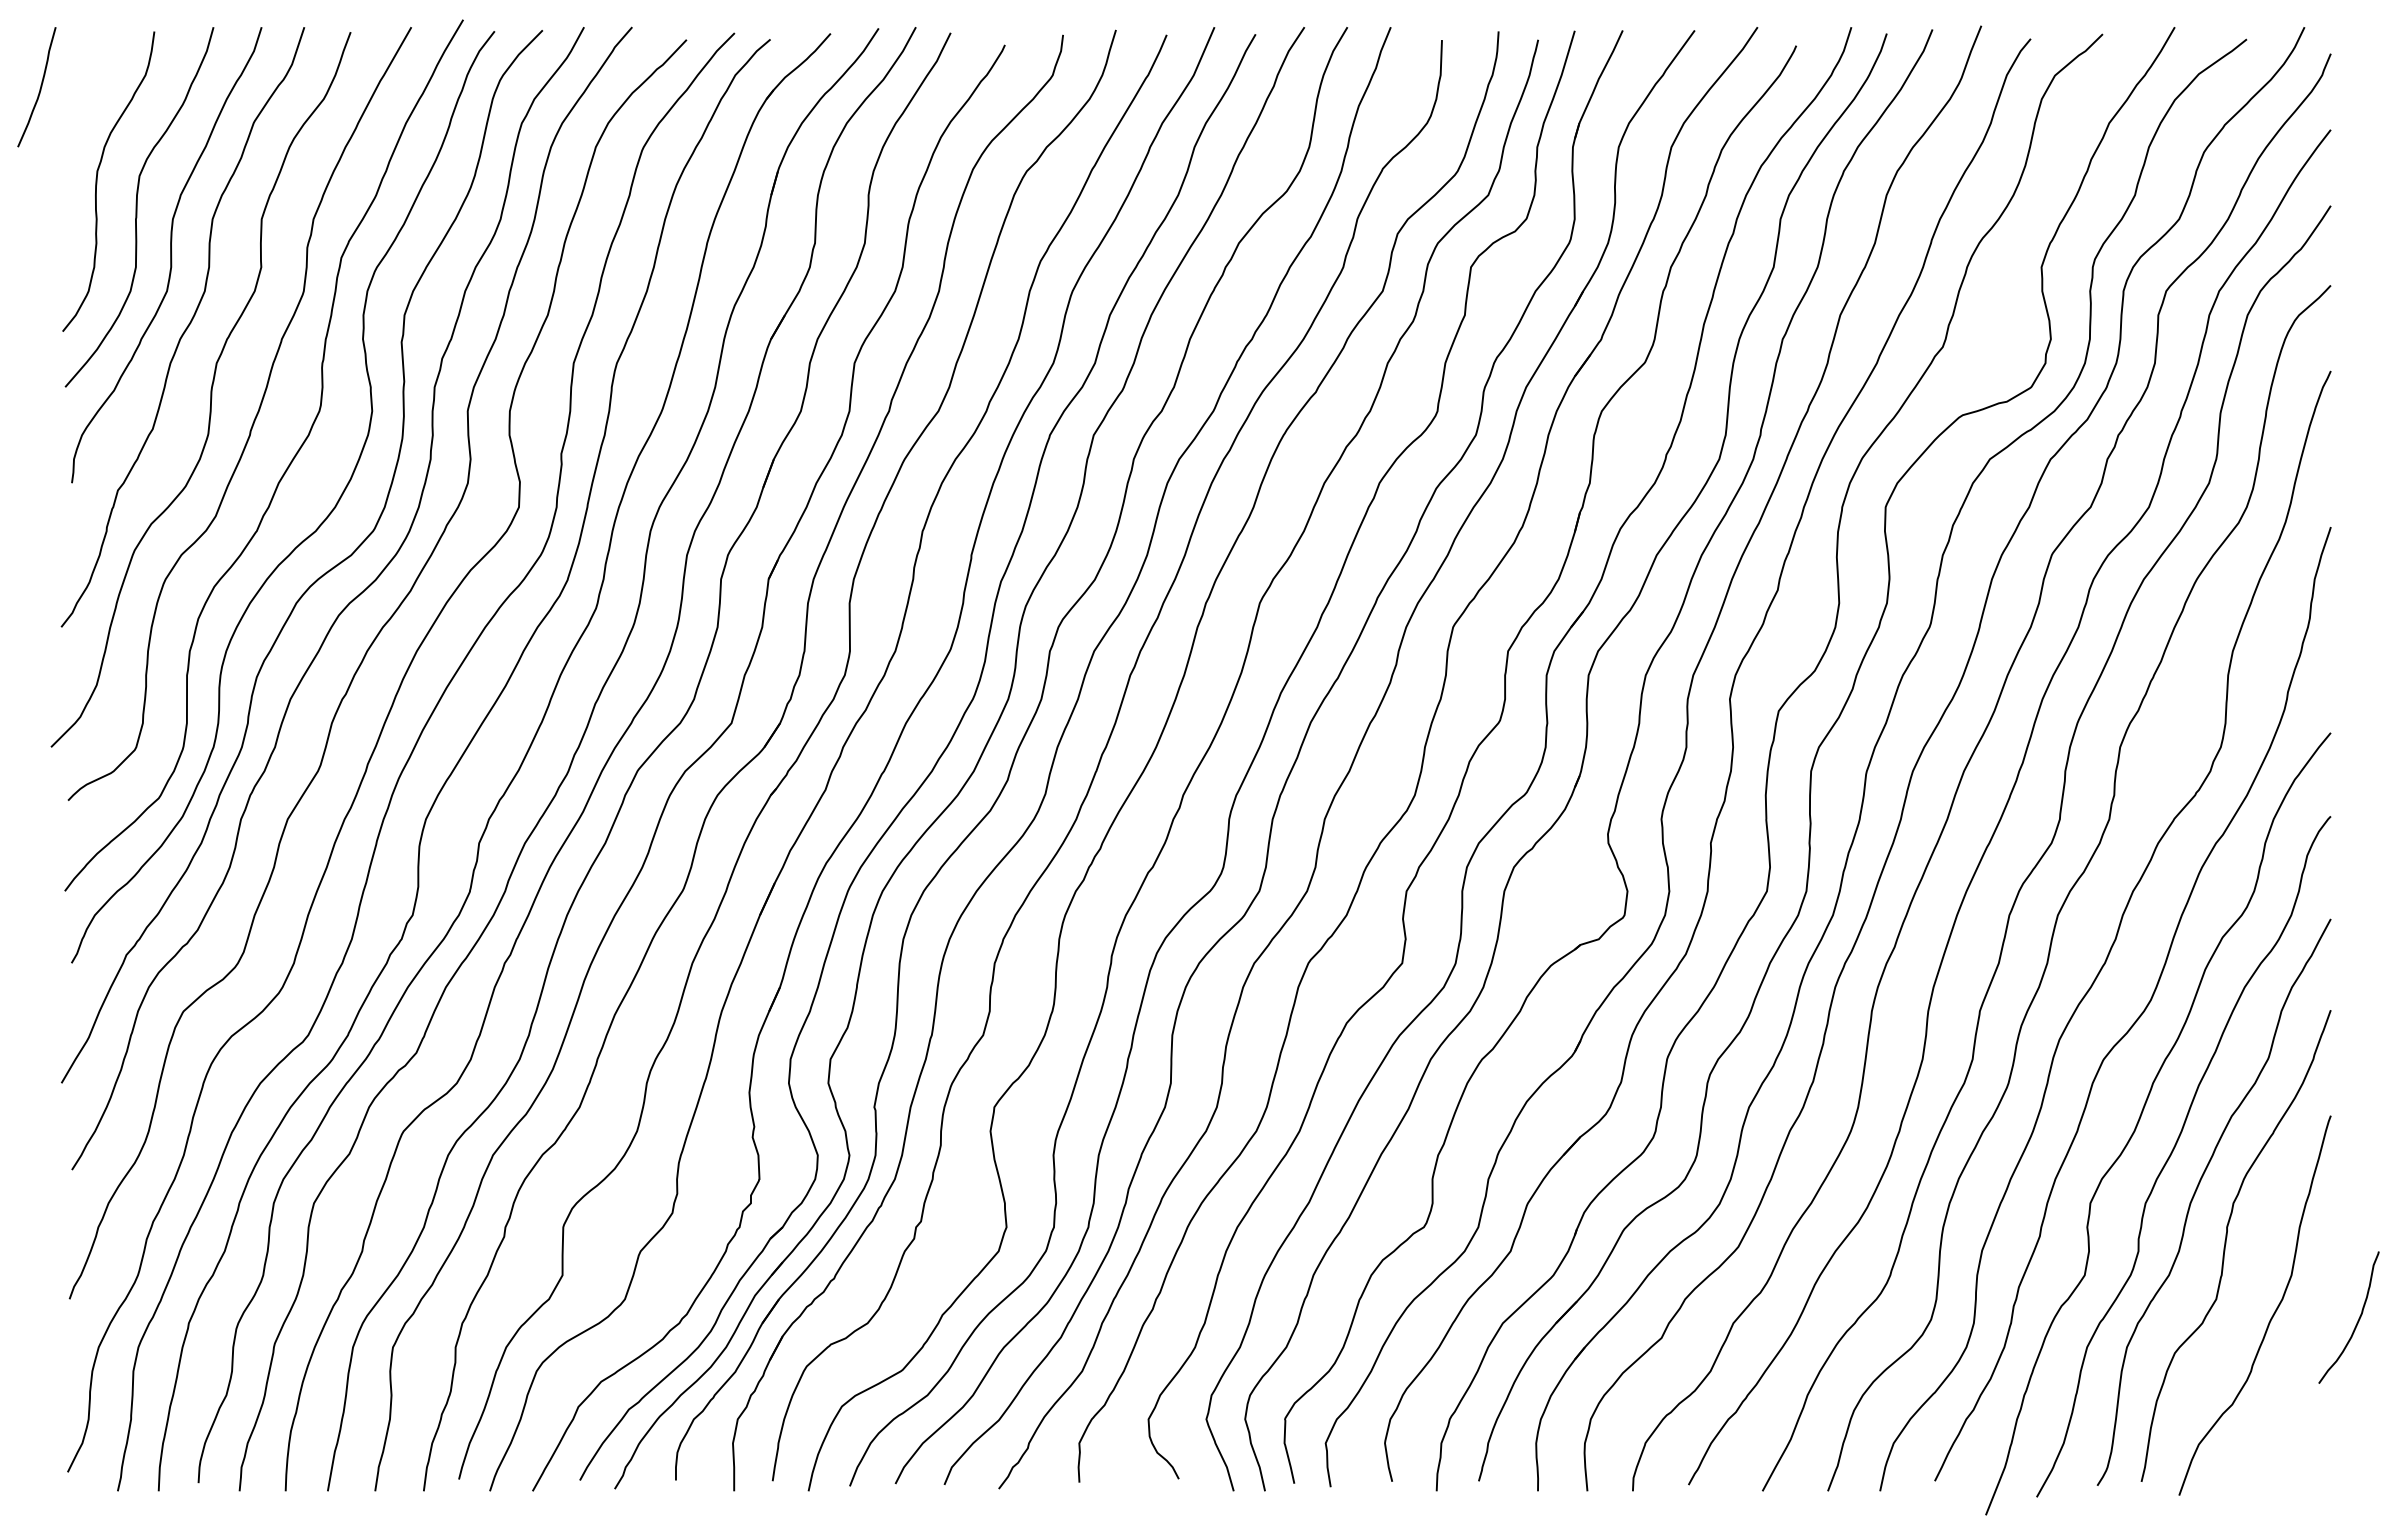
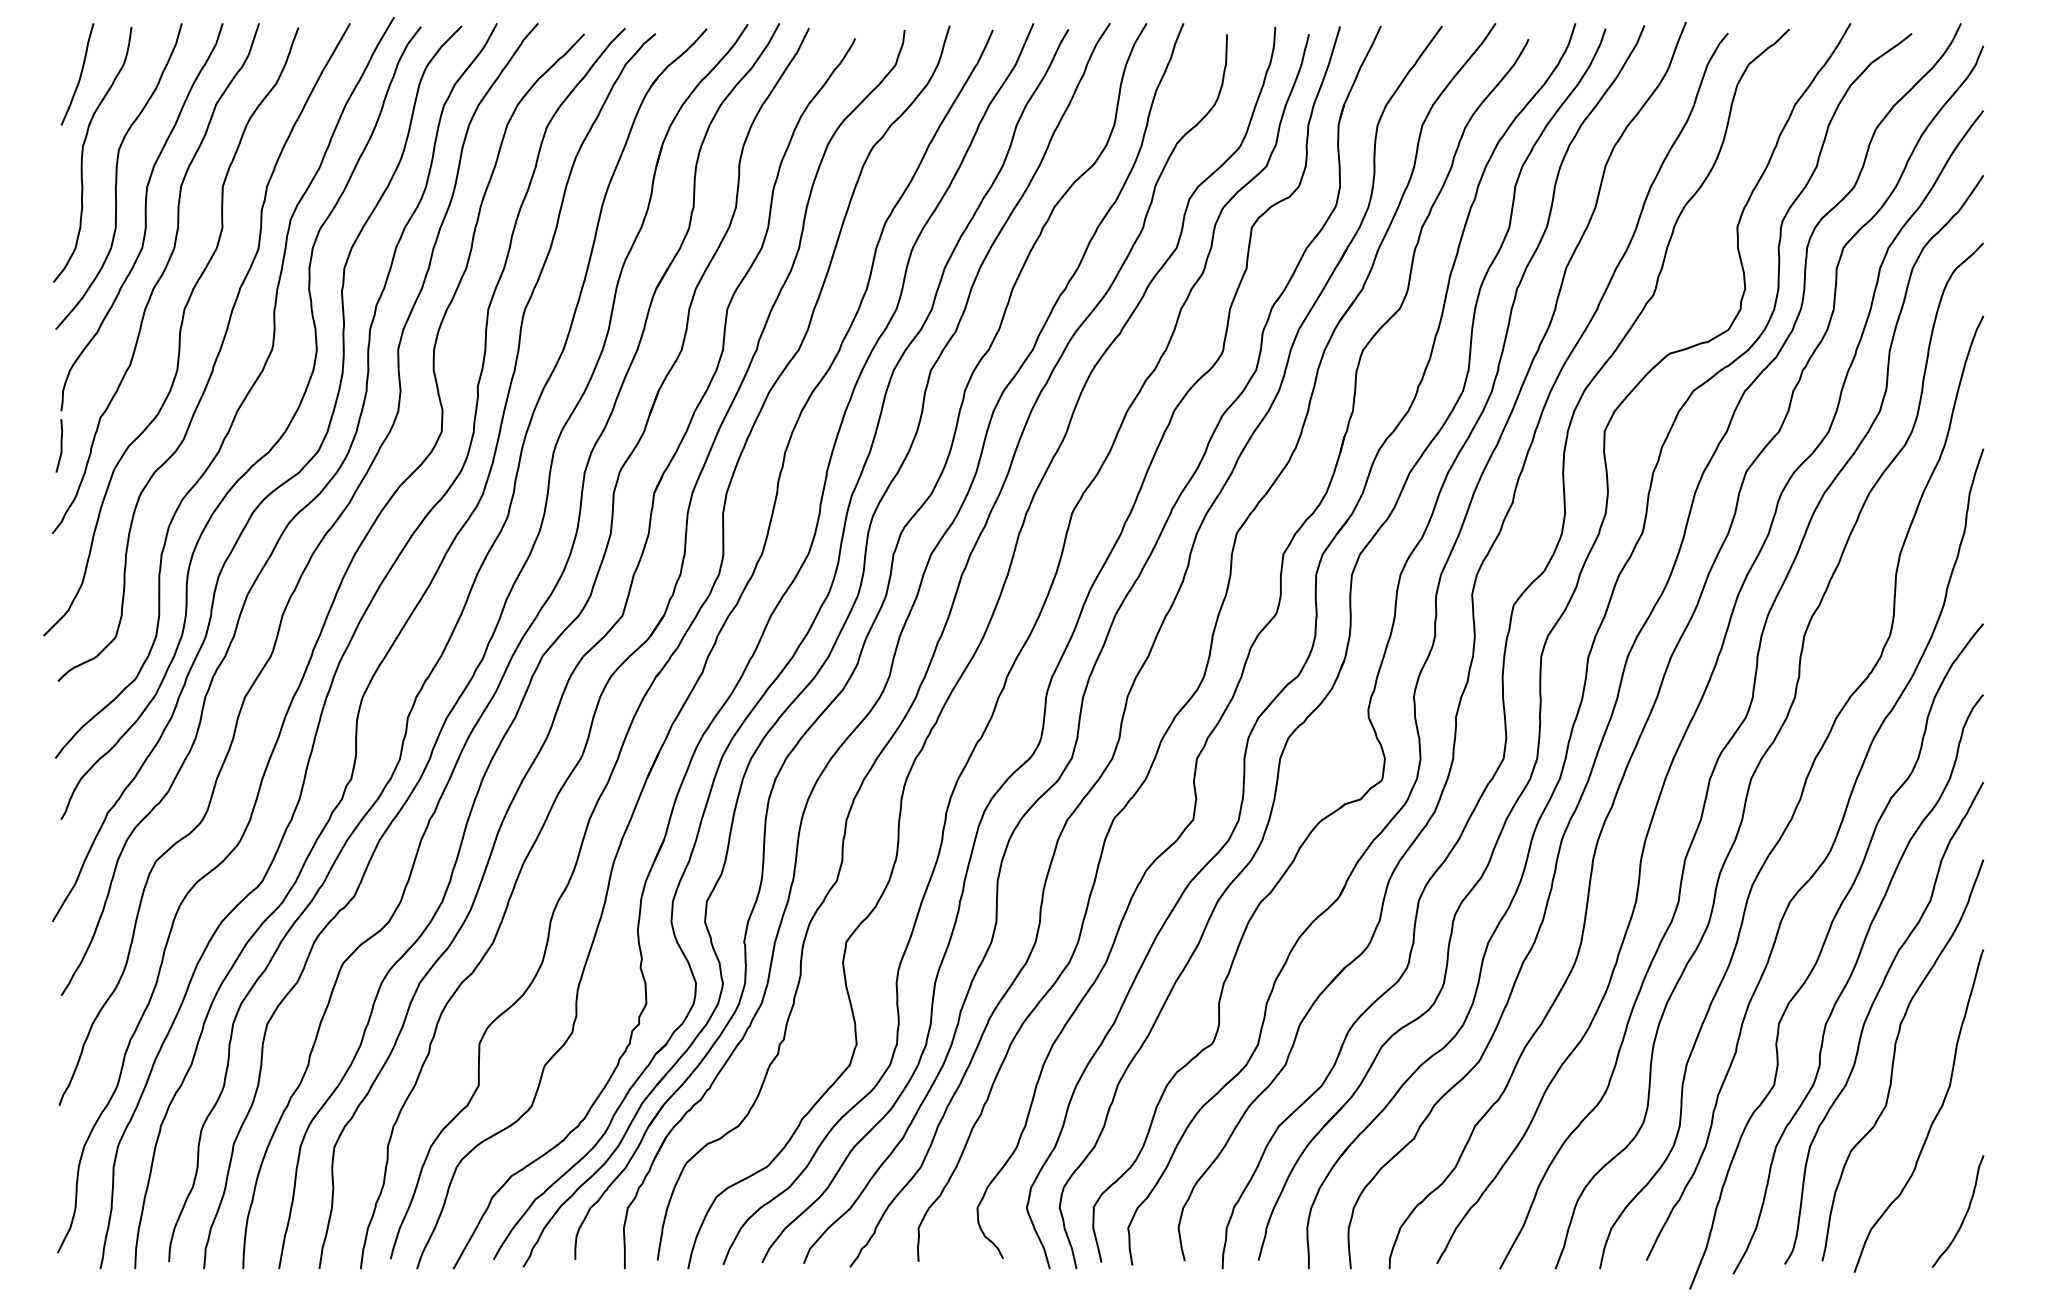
curve: (39, 88) -> (79, 75), moved
line: (71, 523) -> (60, 445), added
curve: (2356, 1322) -> (1964, 1215), moved

